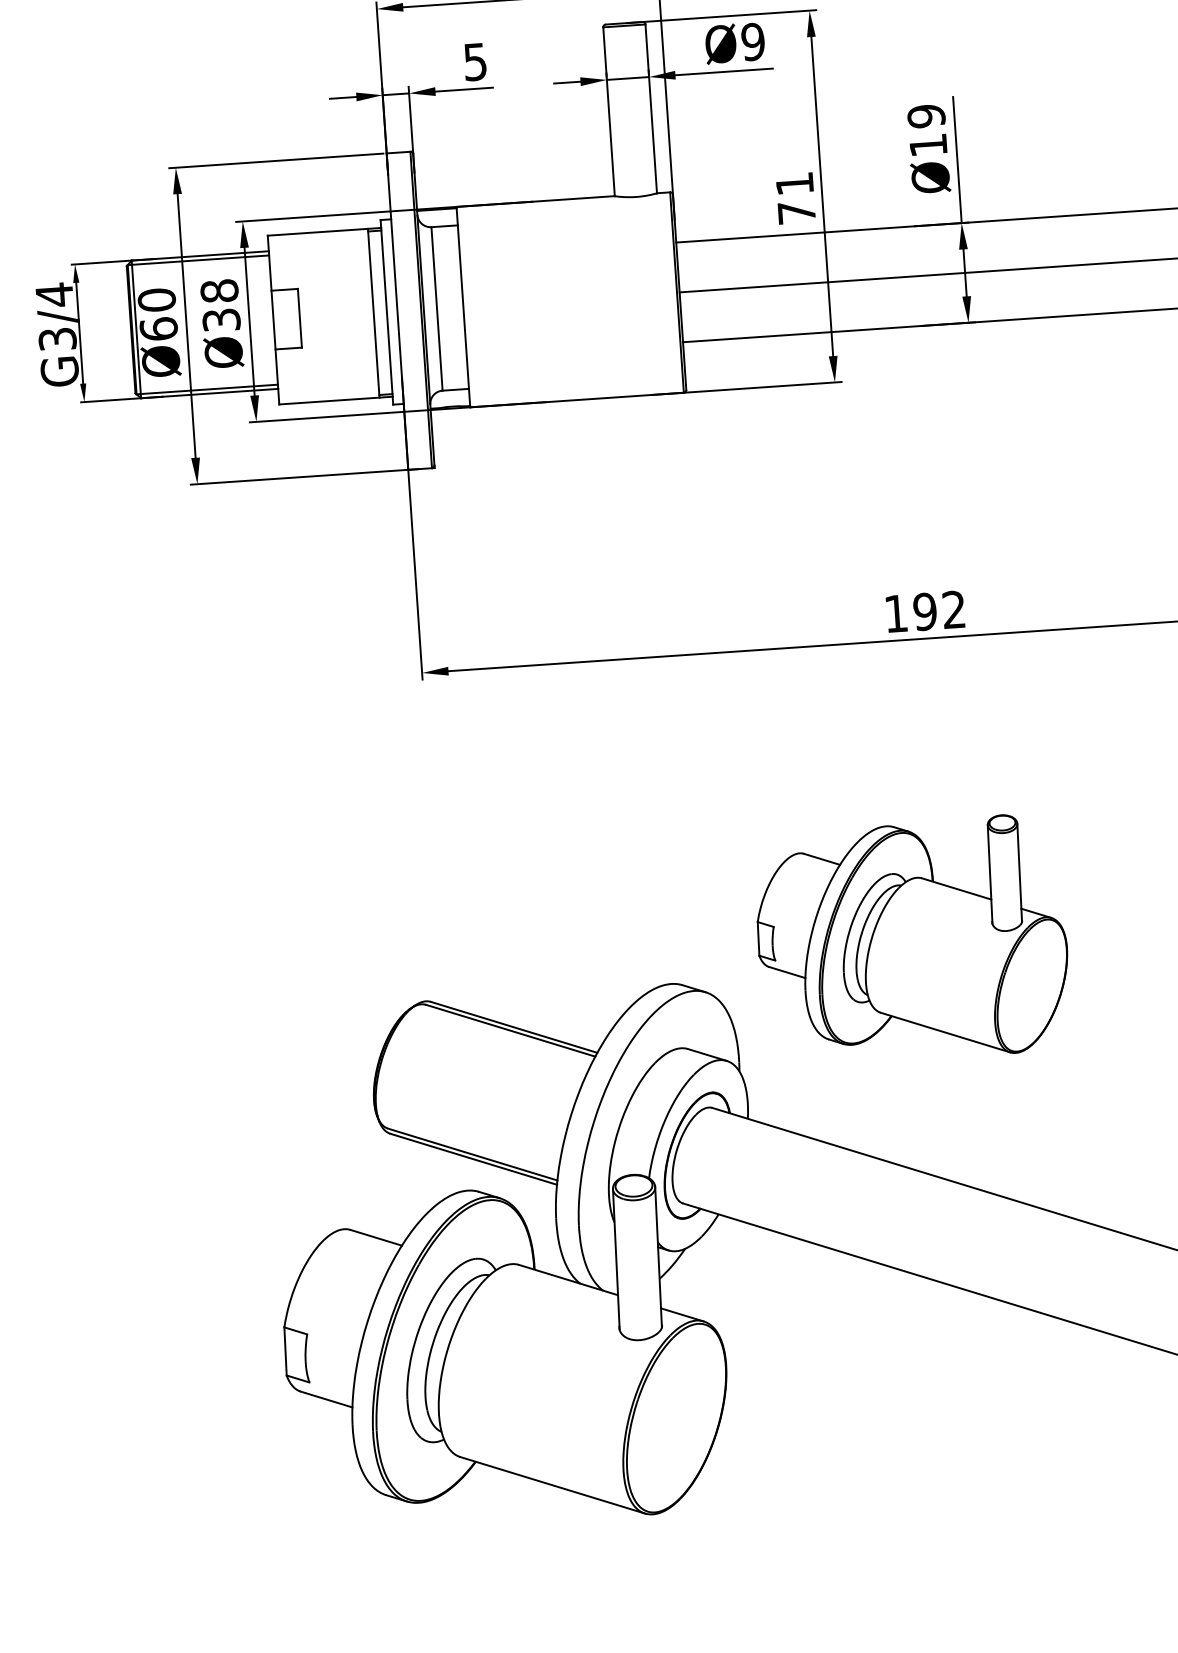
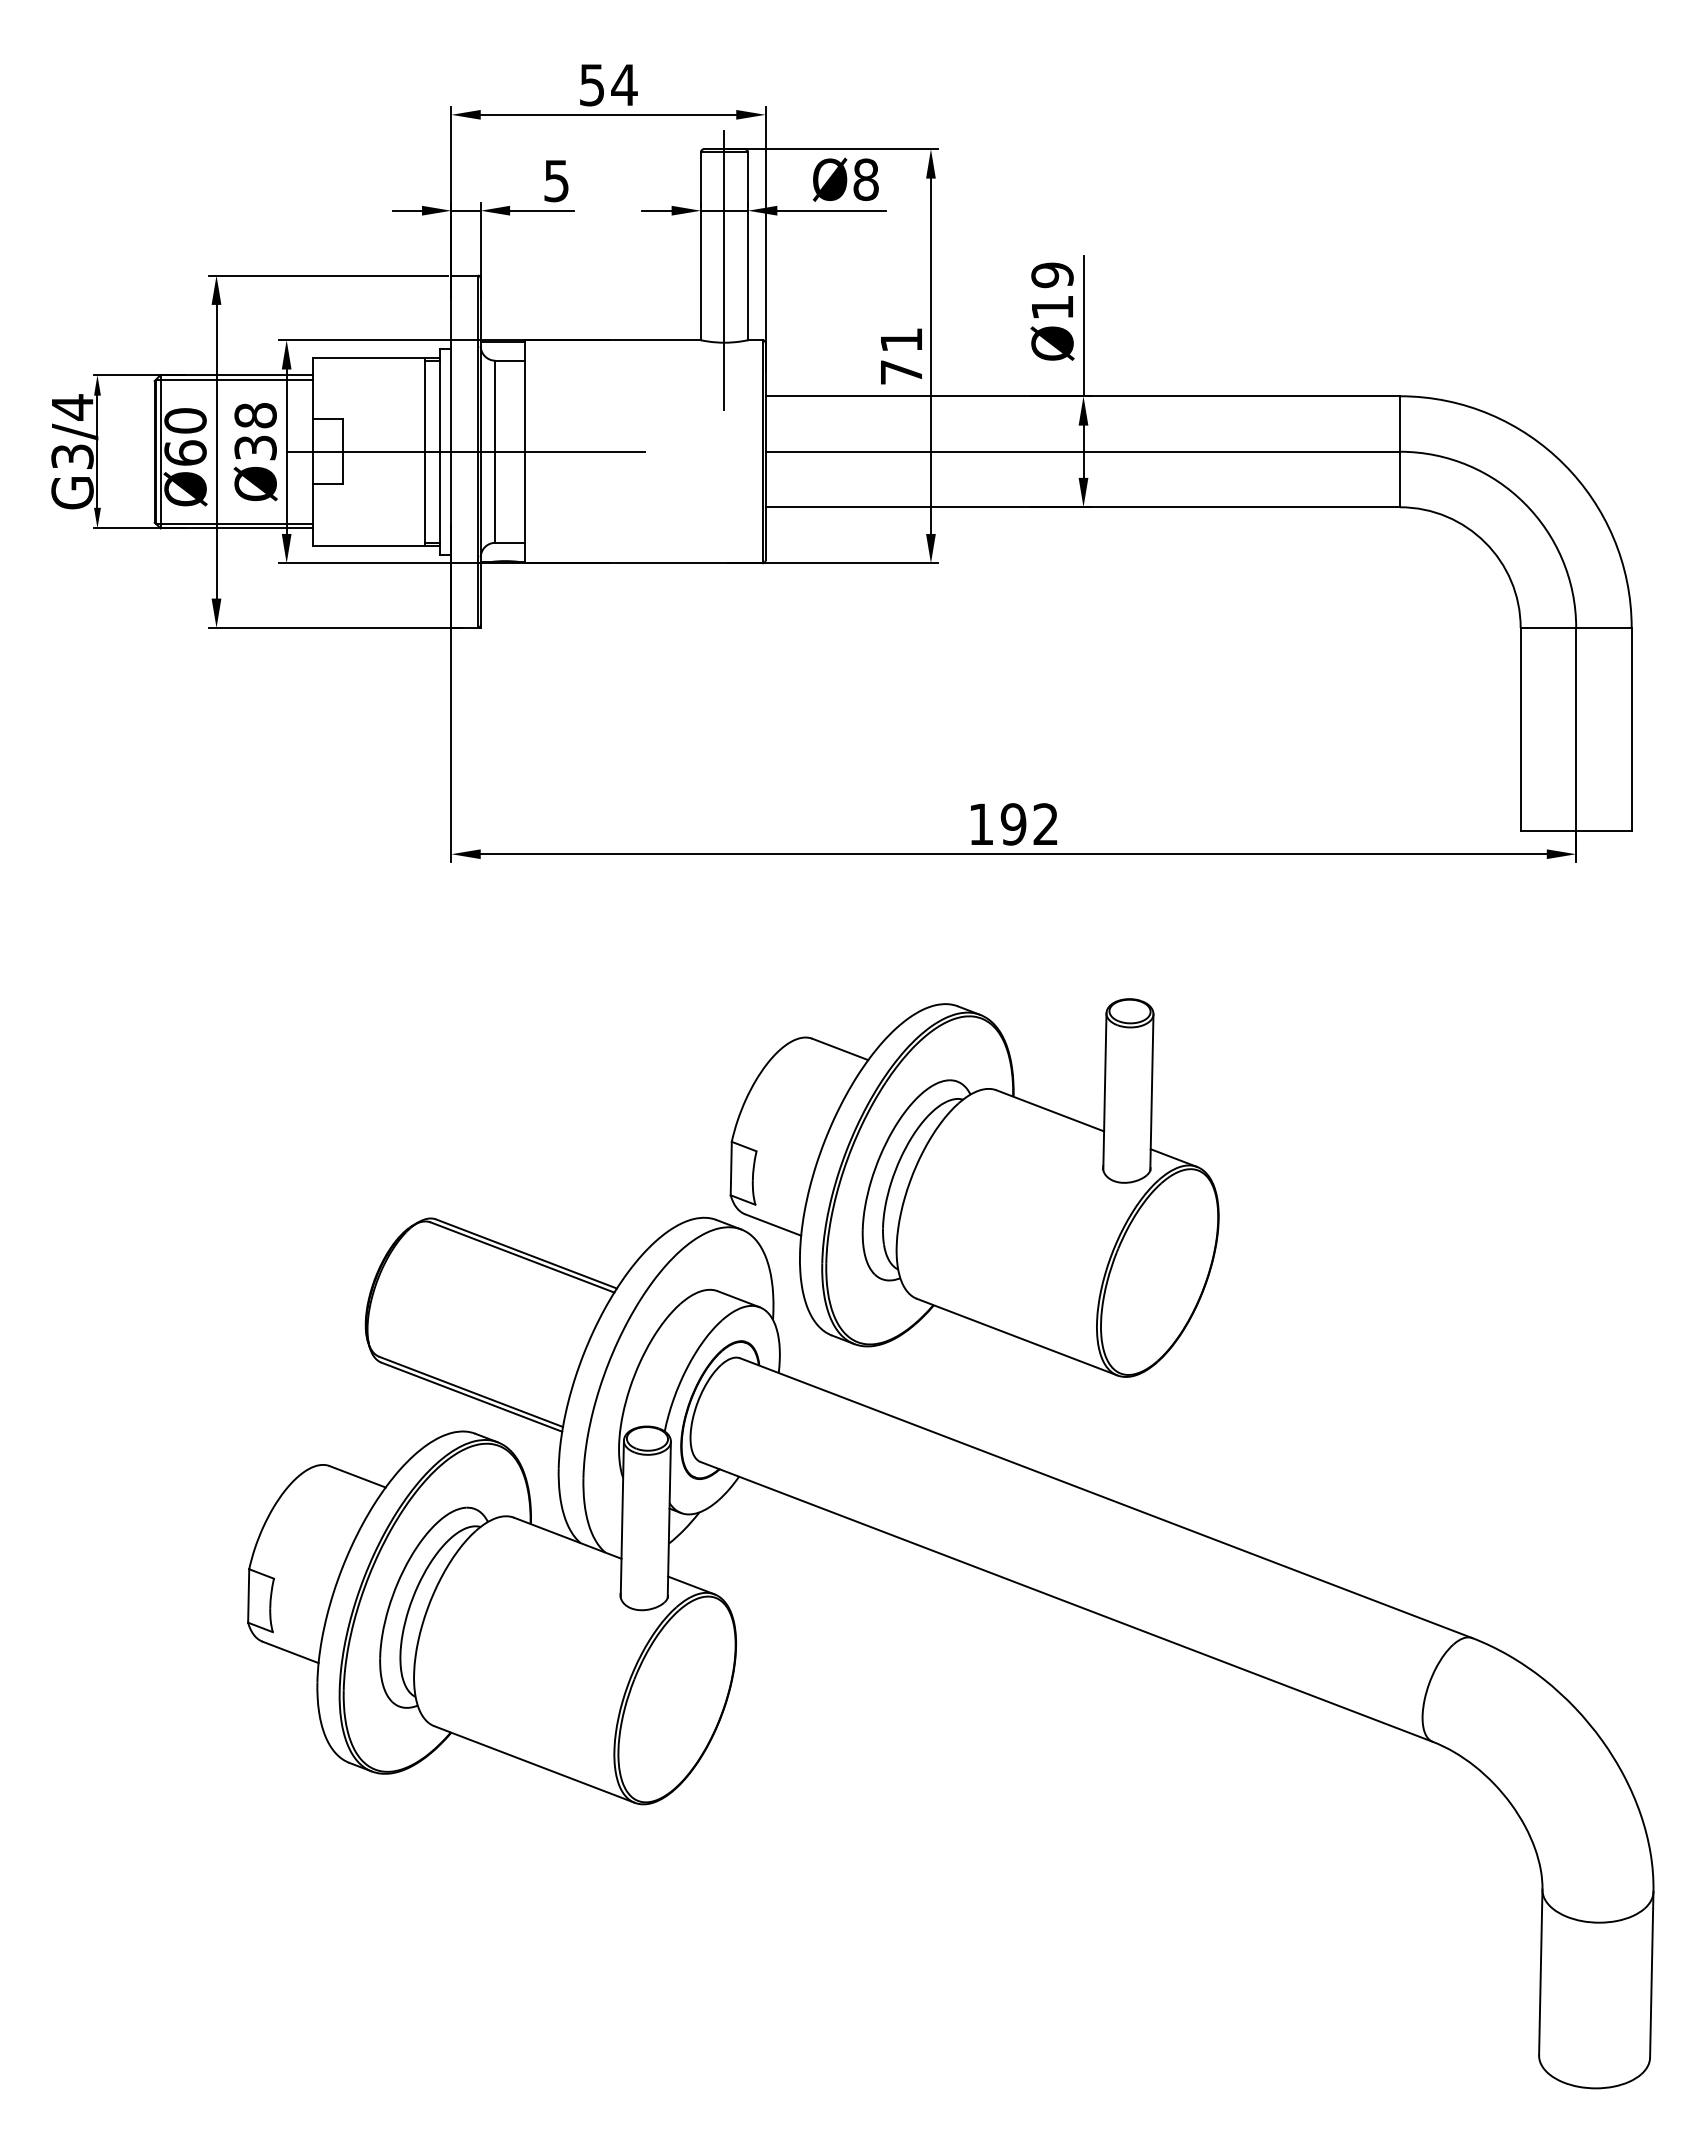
text: (752, 41) -> (865, 179), Ø9 -> Ø8
line: (631, 132) -> (724, 270), added
line: (410, 310) -> (465, 451), added
part: (912, 940) -> (974, 1187), size x1.43

